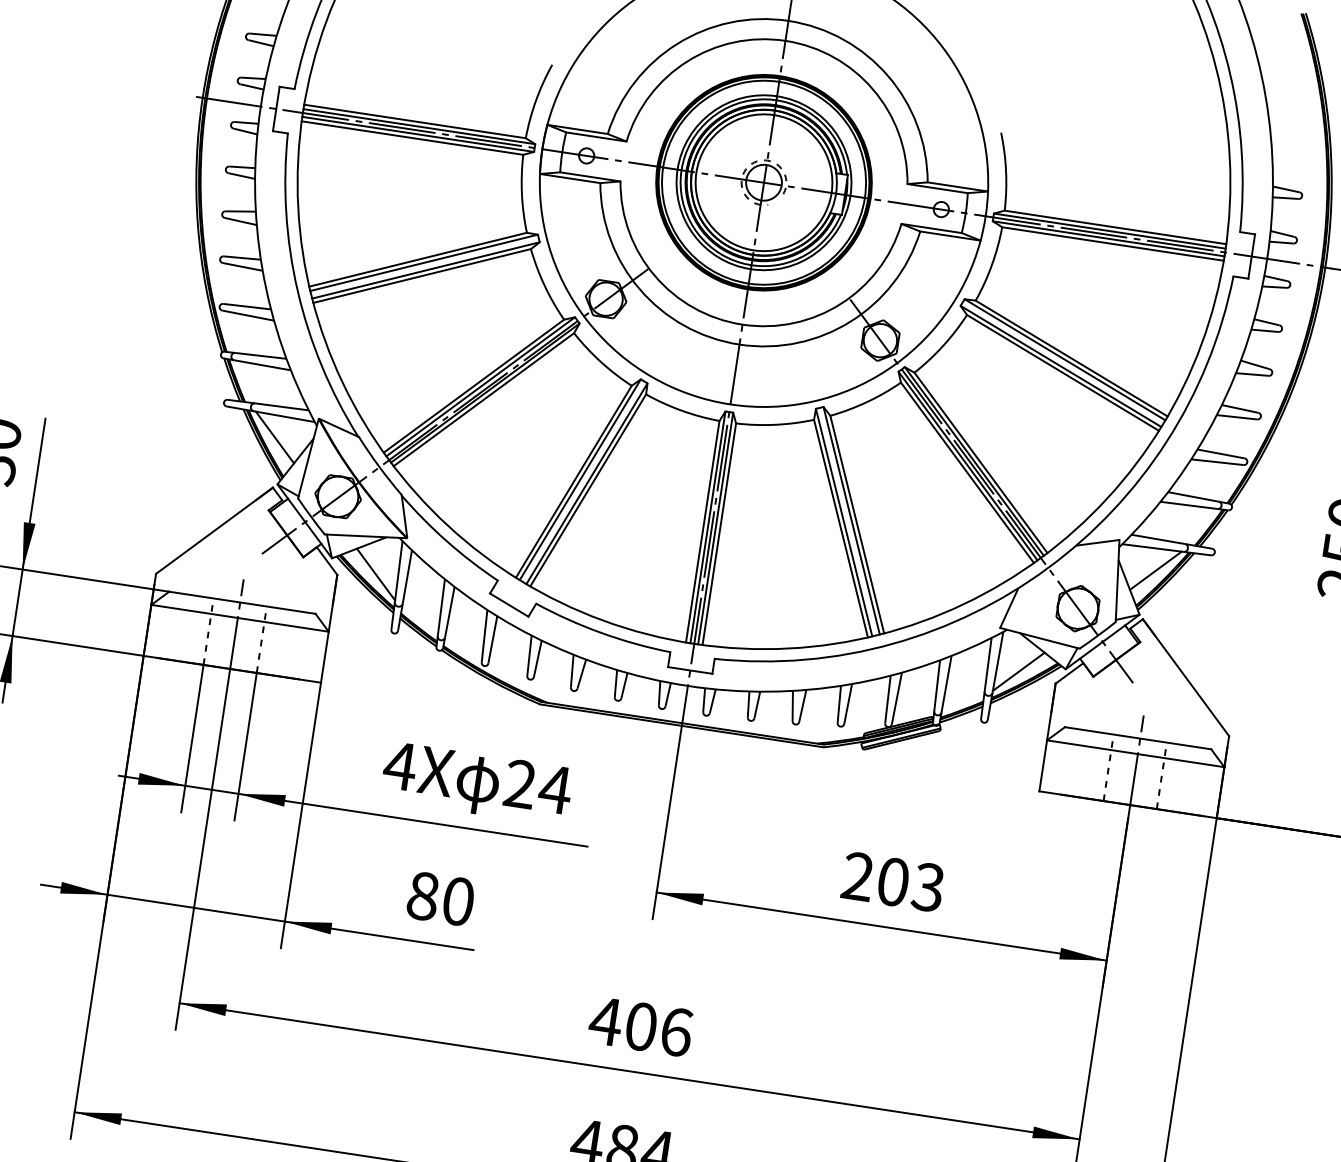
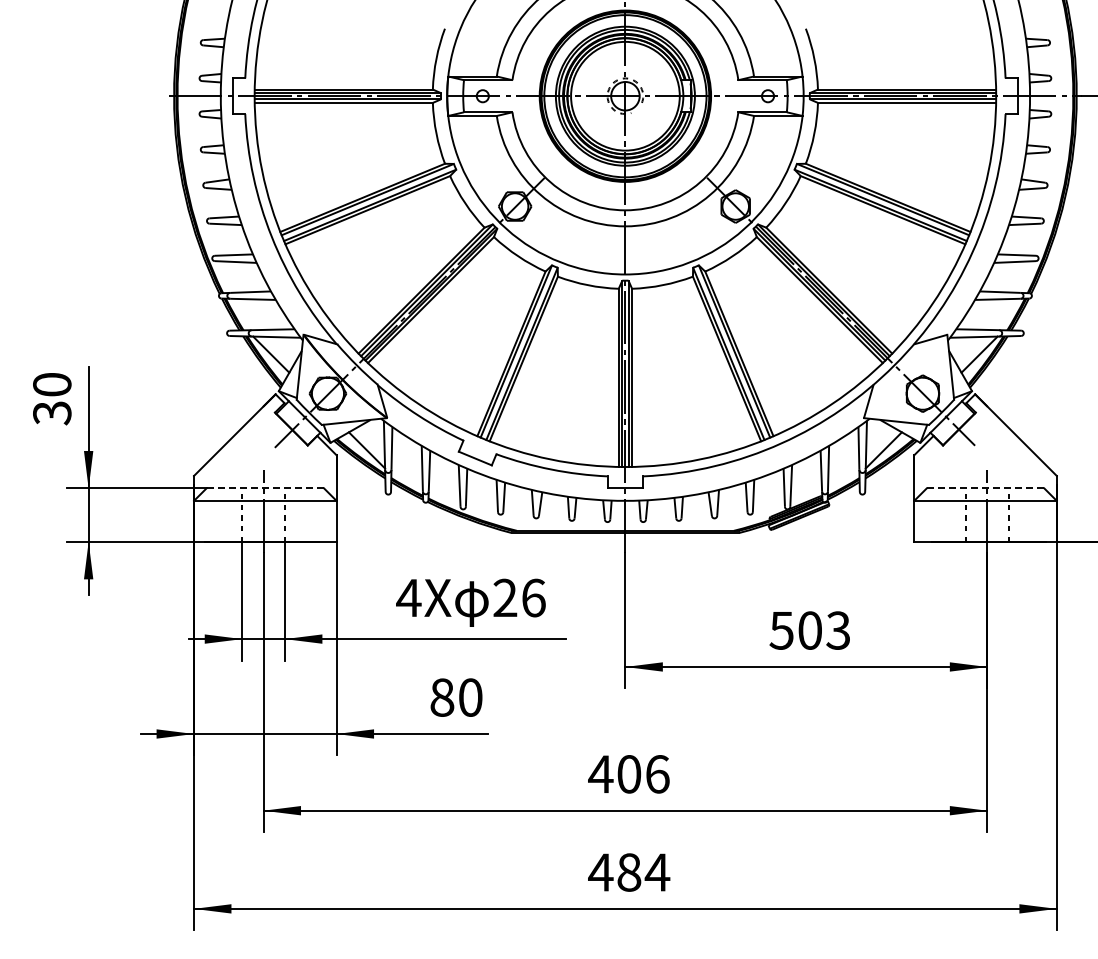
line: (242, 602) -> (265, 488), solid -> dashed
line: (1138, 738) -> (985, 488), solid -> dashed
text: (555, 788) -> (533, 597), 24 -> 26
text: (857, 876) -> (781, 630), 203 -> 503

